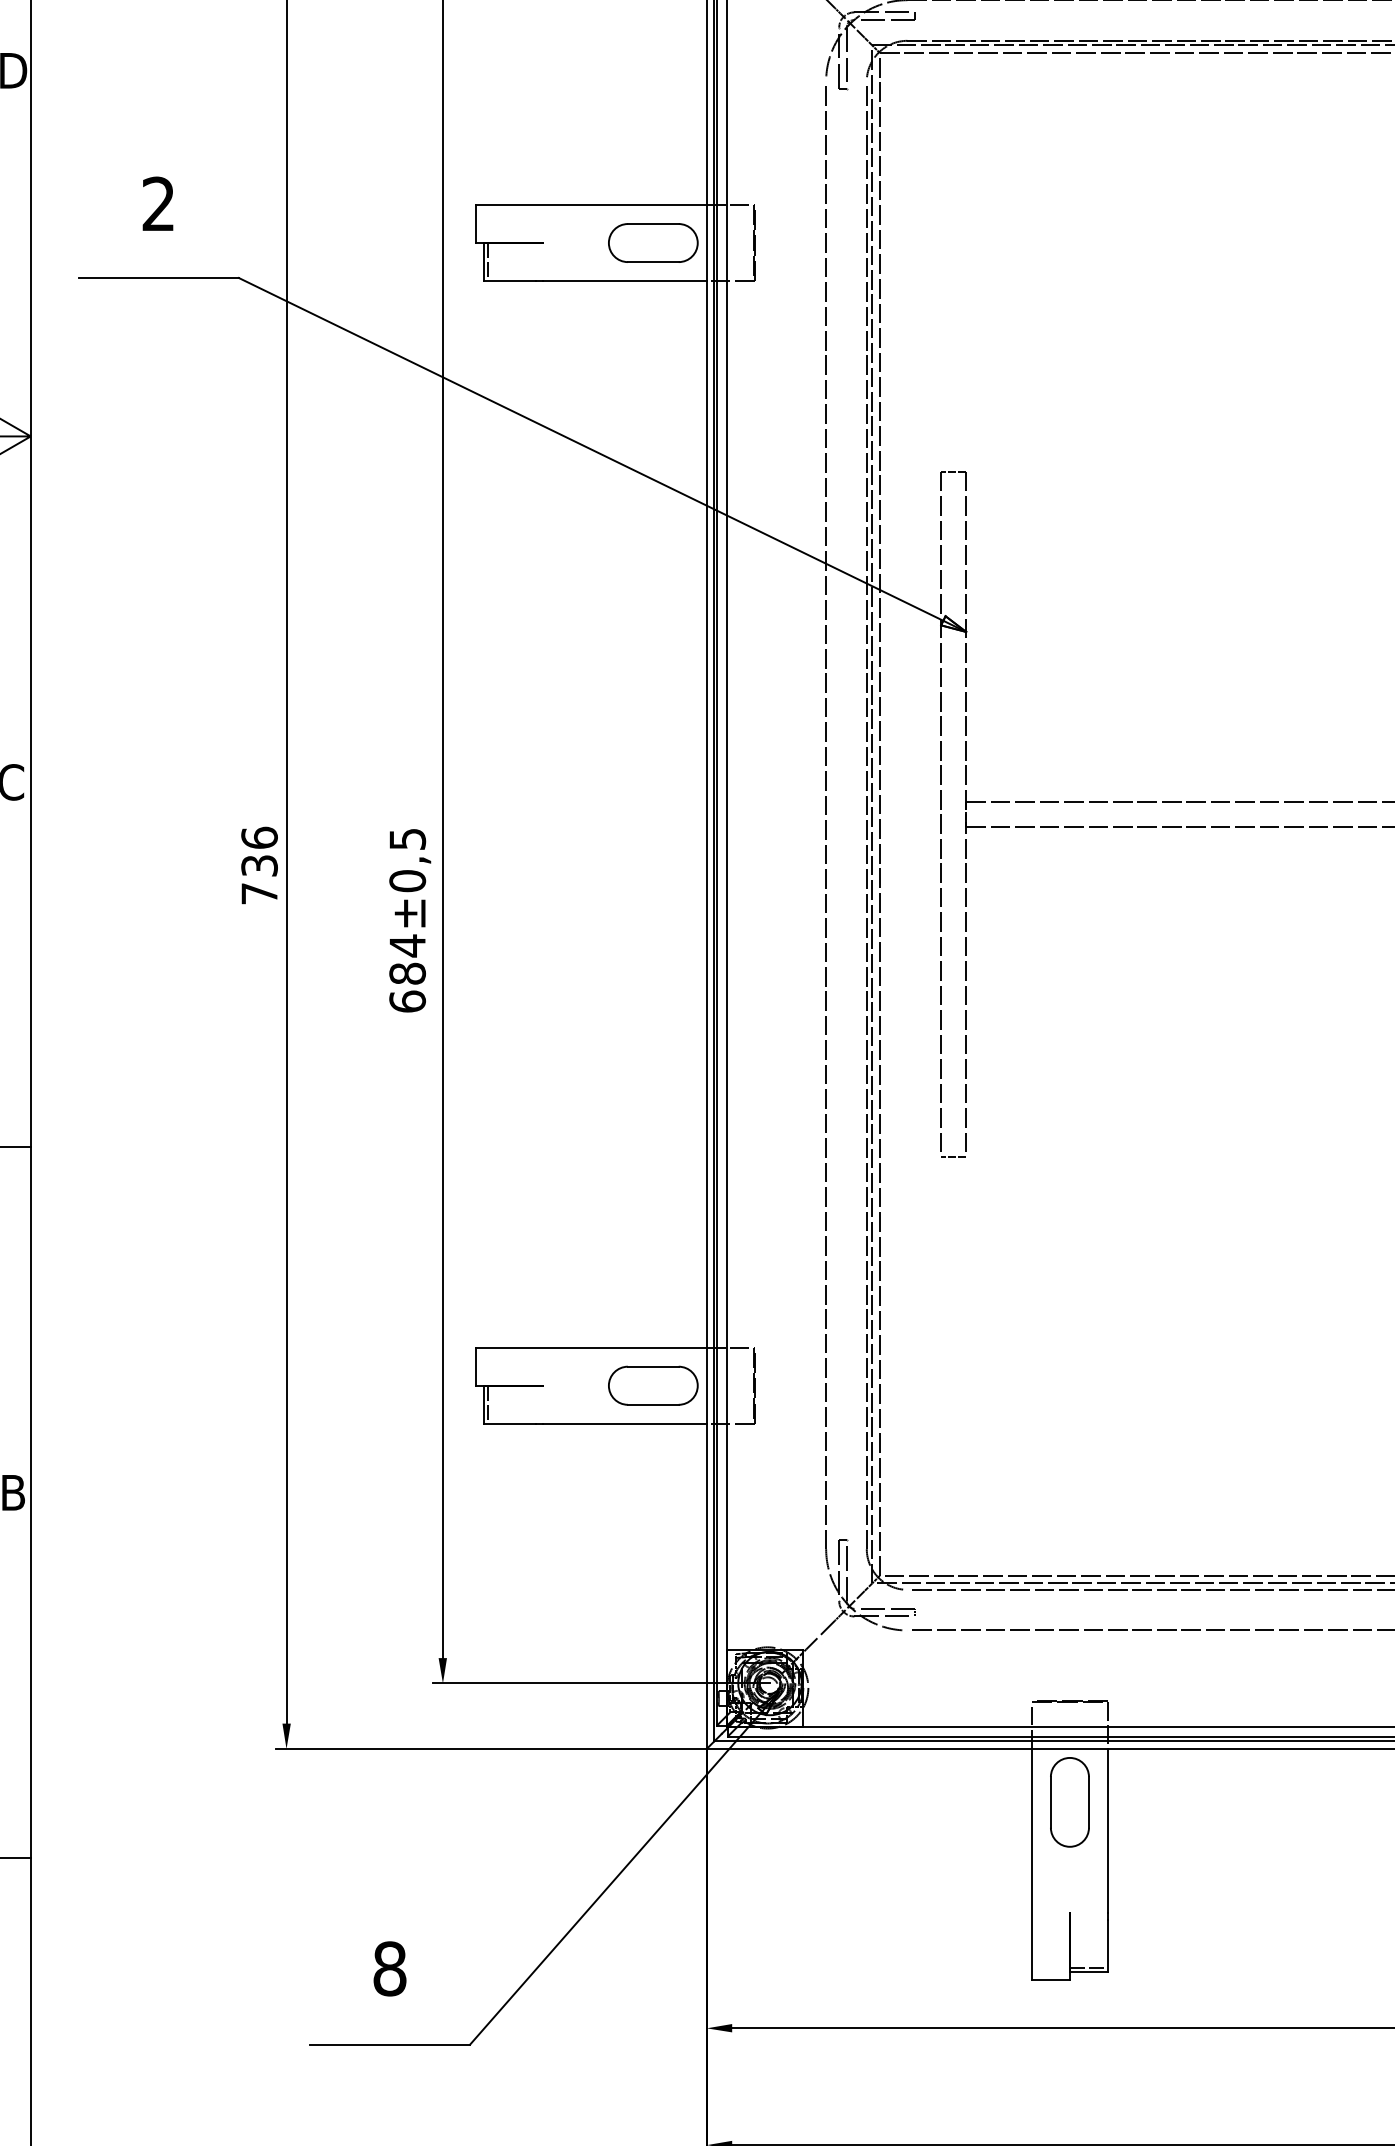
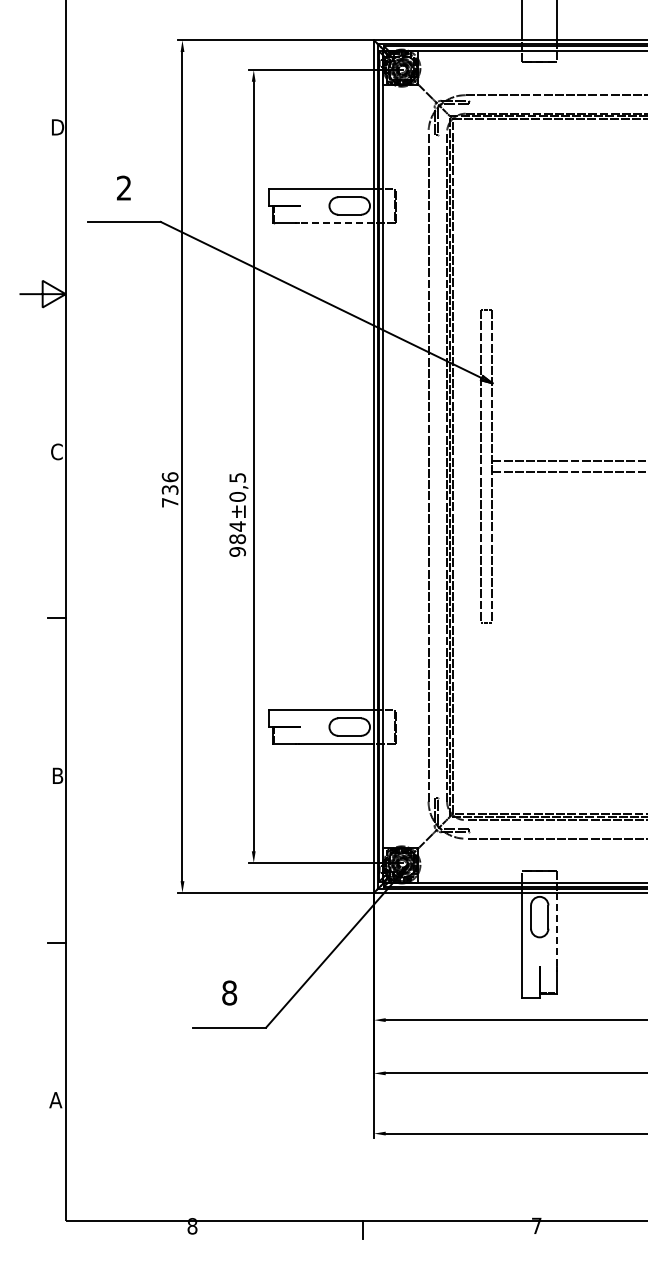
line: (624, 281) -> (336, 223), solid -> dashed
text: (407, 1000) -> (237, 551), 684 -> 984
line: (1108, 1831) -> (557, 930), solid -> dashed

